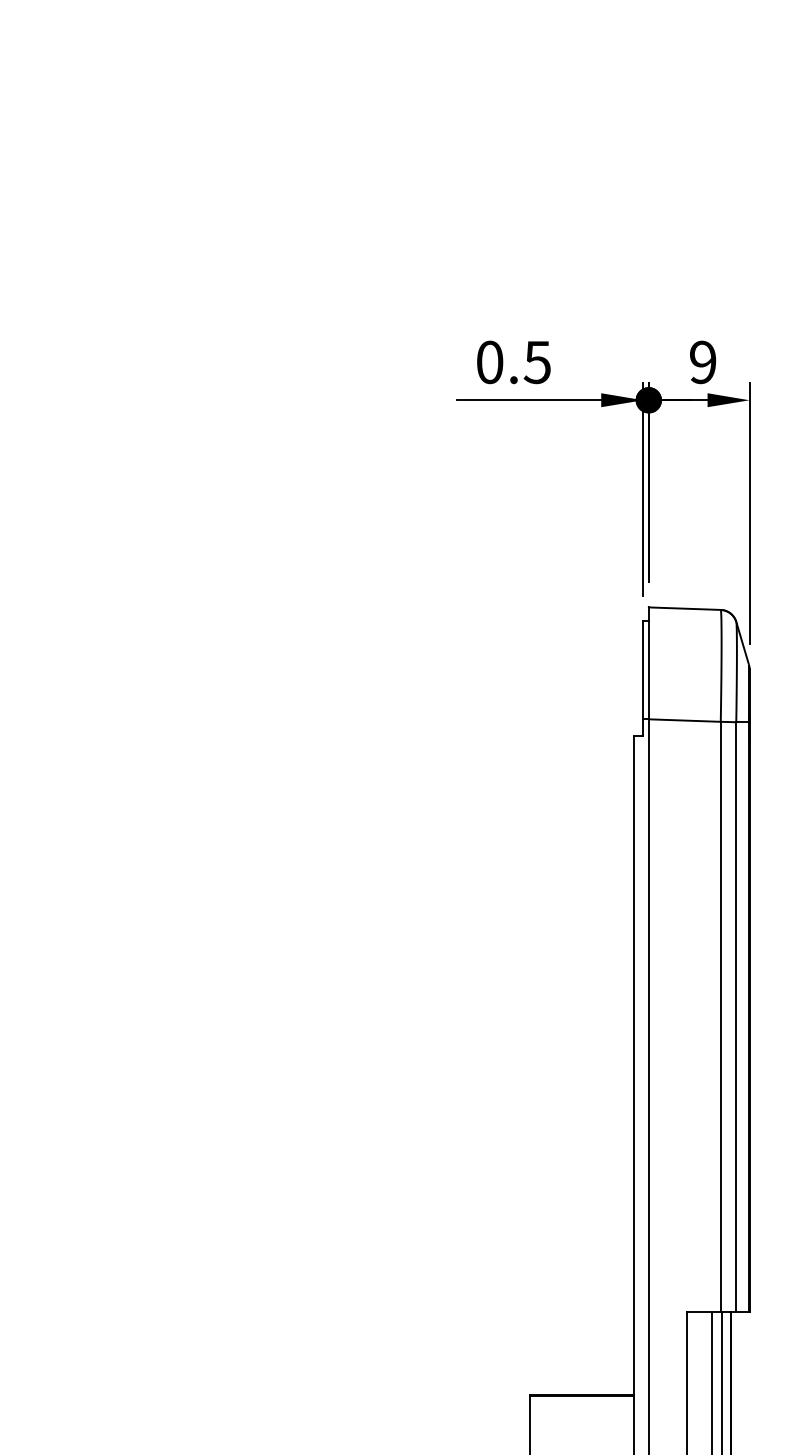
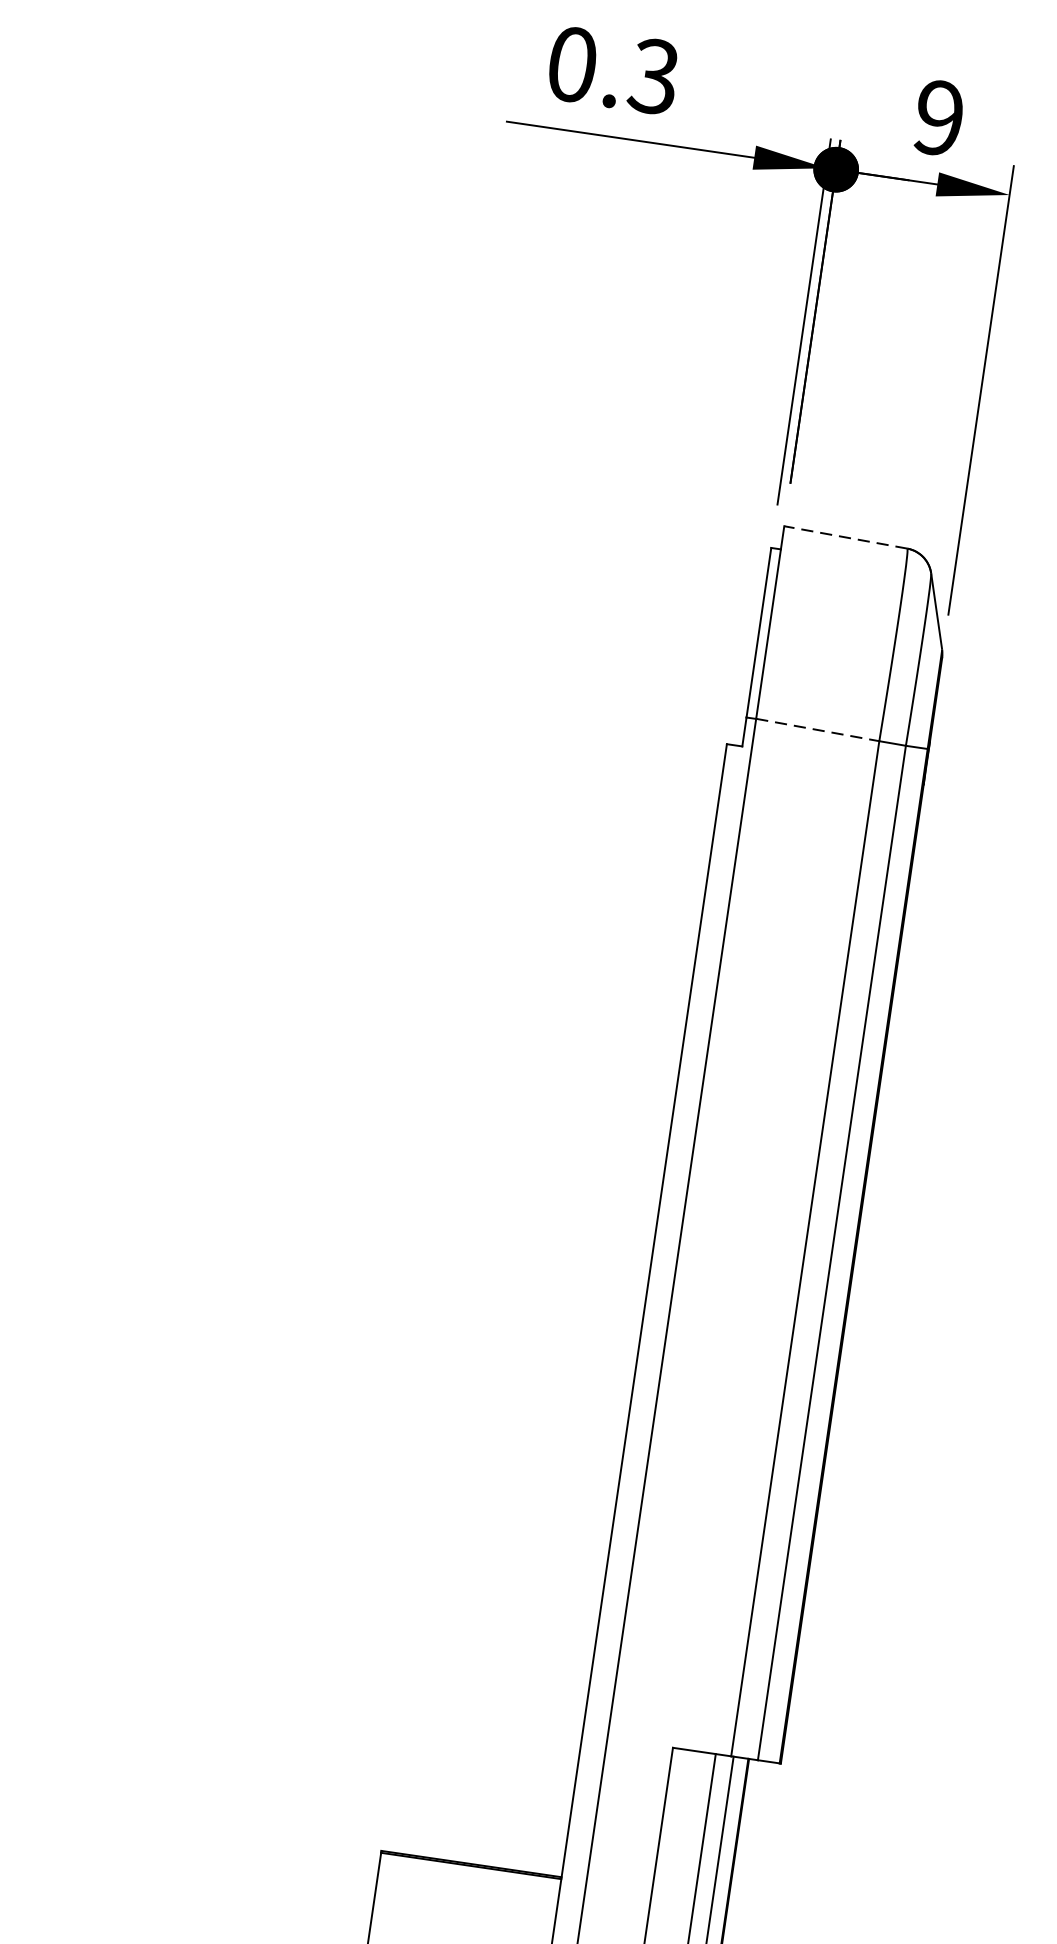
text: (536, 361) -> (652, 74), 0.5 -> 0.3
line: (684, 608) -> (845, 537), solid -> dashed
line: (684, 720) -> (817, 729), solid -> dashed

